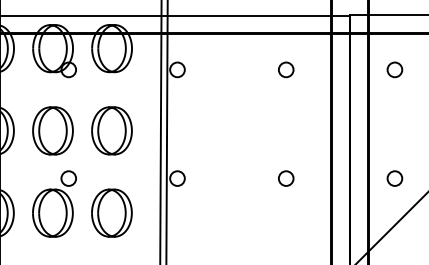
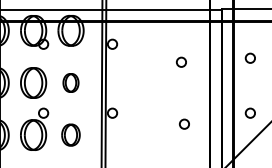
circle: (284, 68) -> (180, 61), moved
circle: (393, 68) -> (249, 57), moved
part: (111, 130) -> (70, 82), size x0.6
circle: (286, 177) -> (184, 123), moved
part: (111, 212) -> (70, 134), size x0.7

